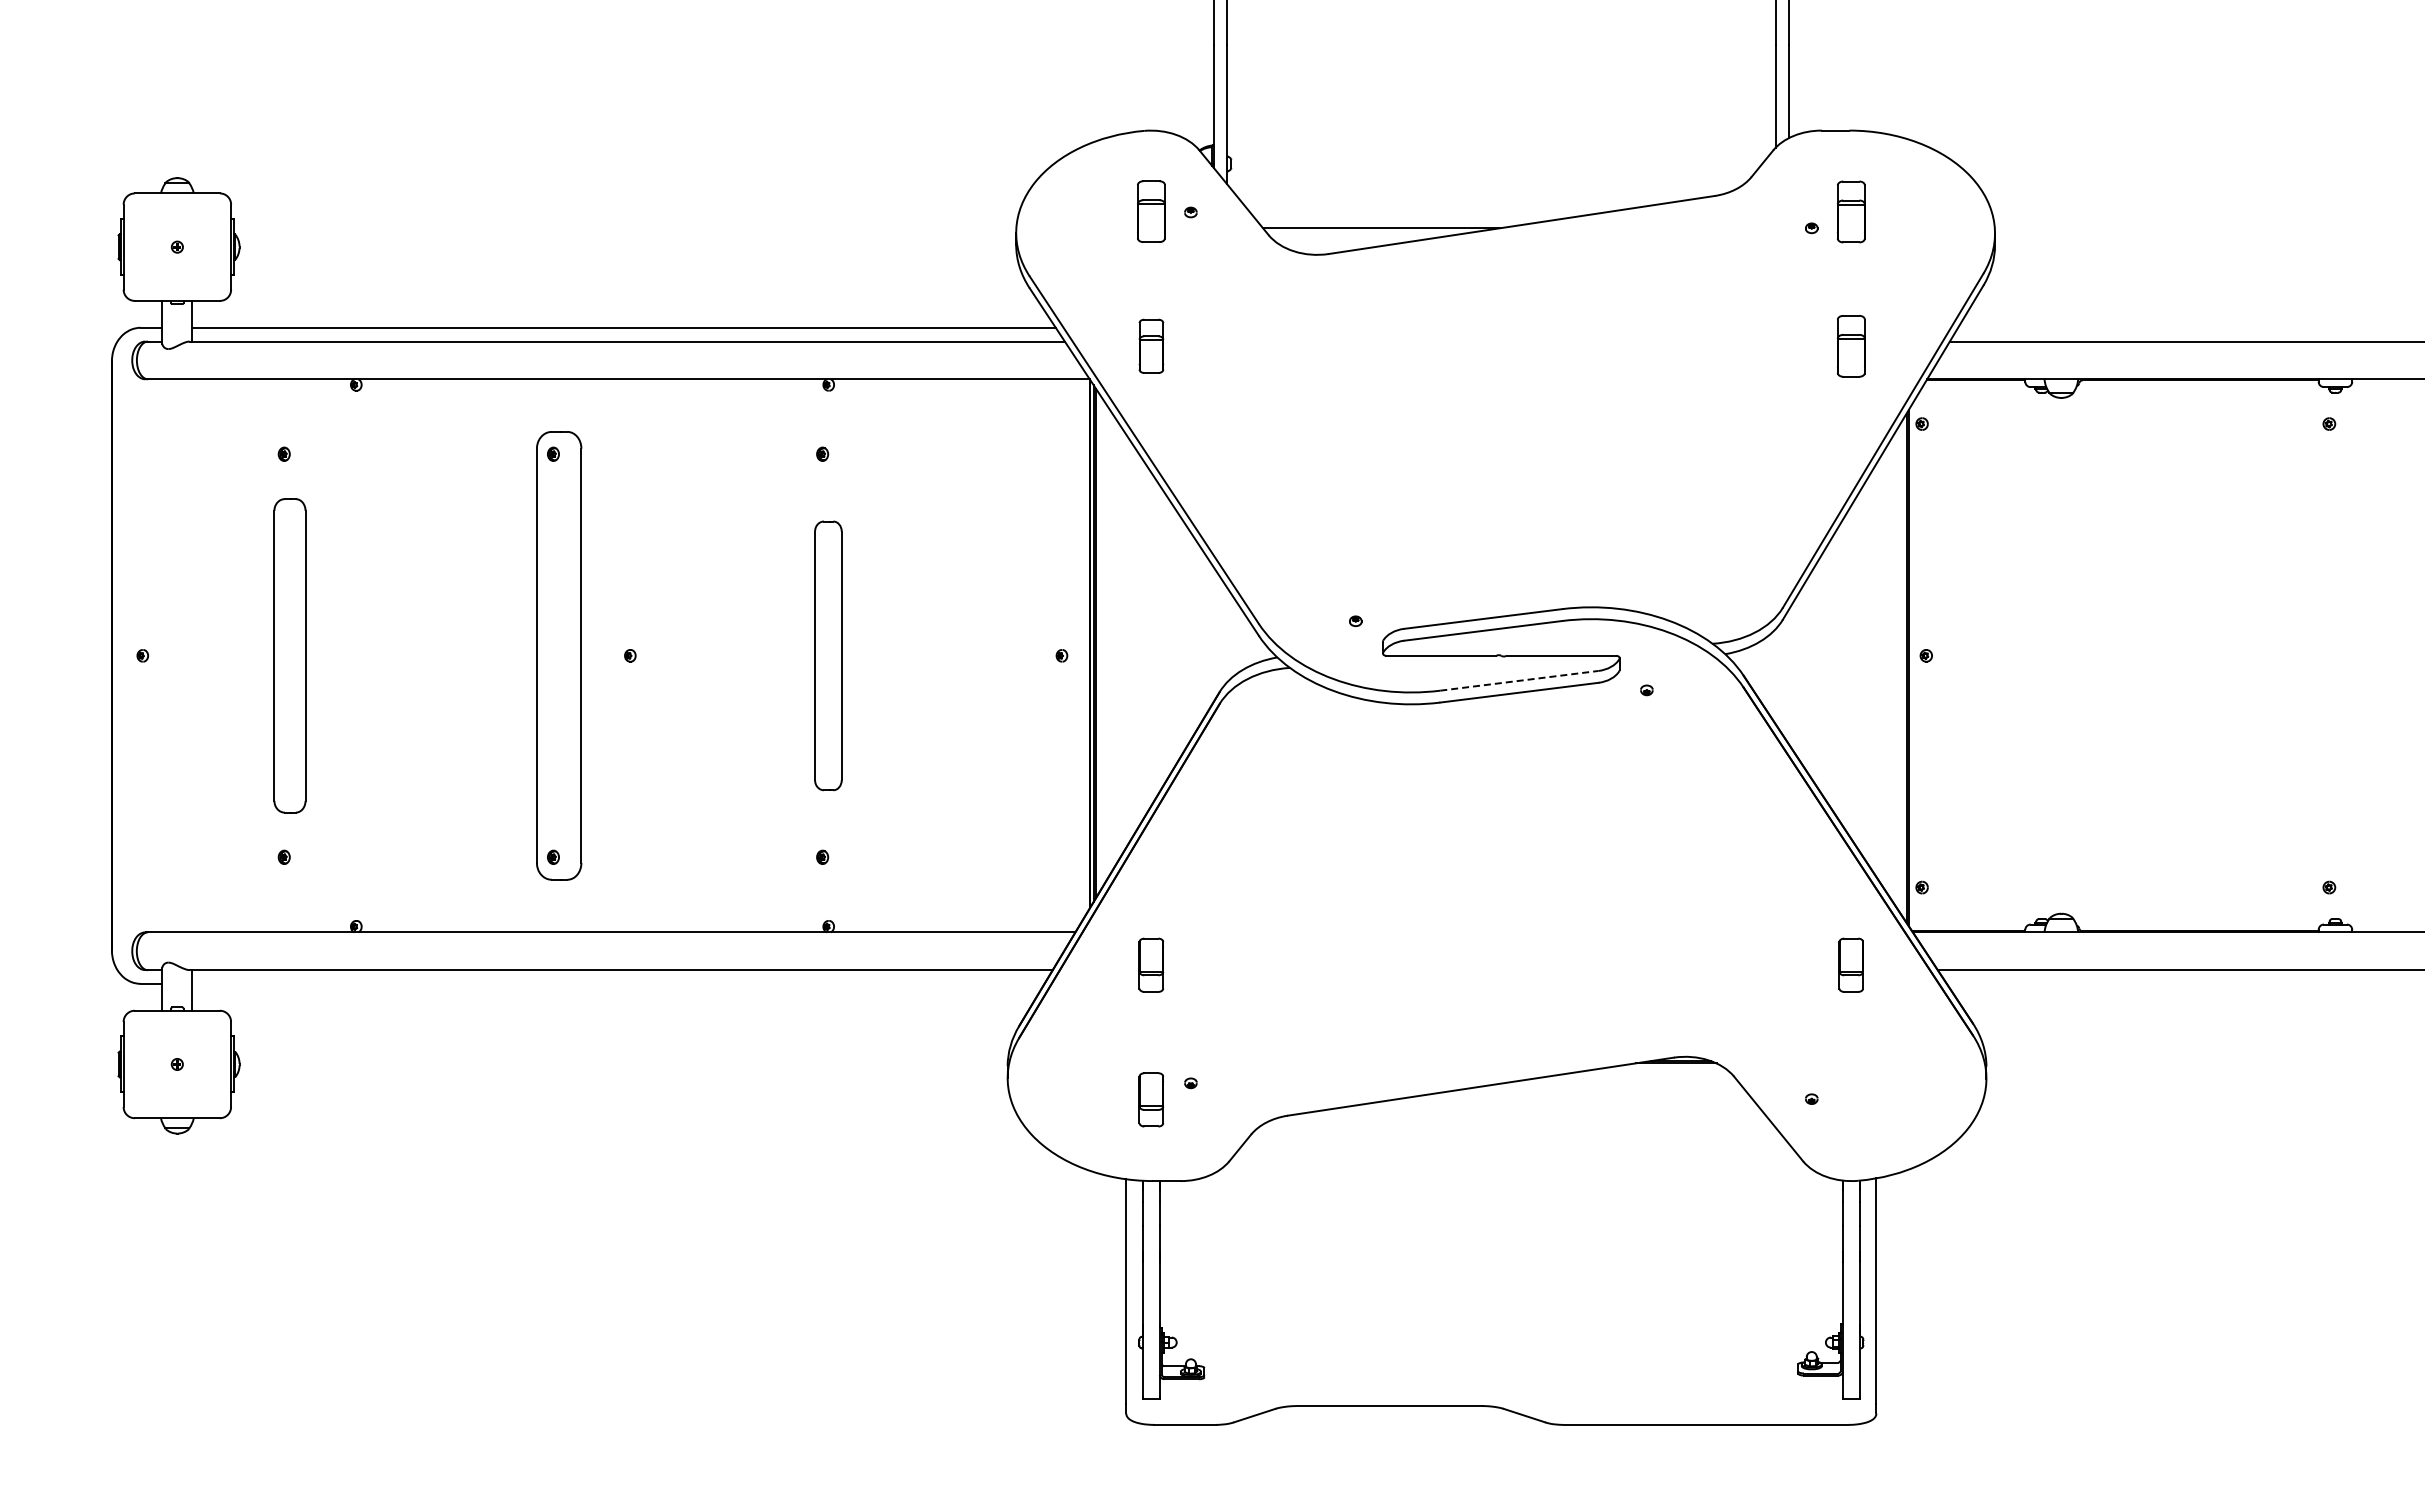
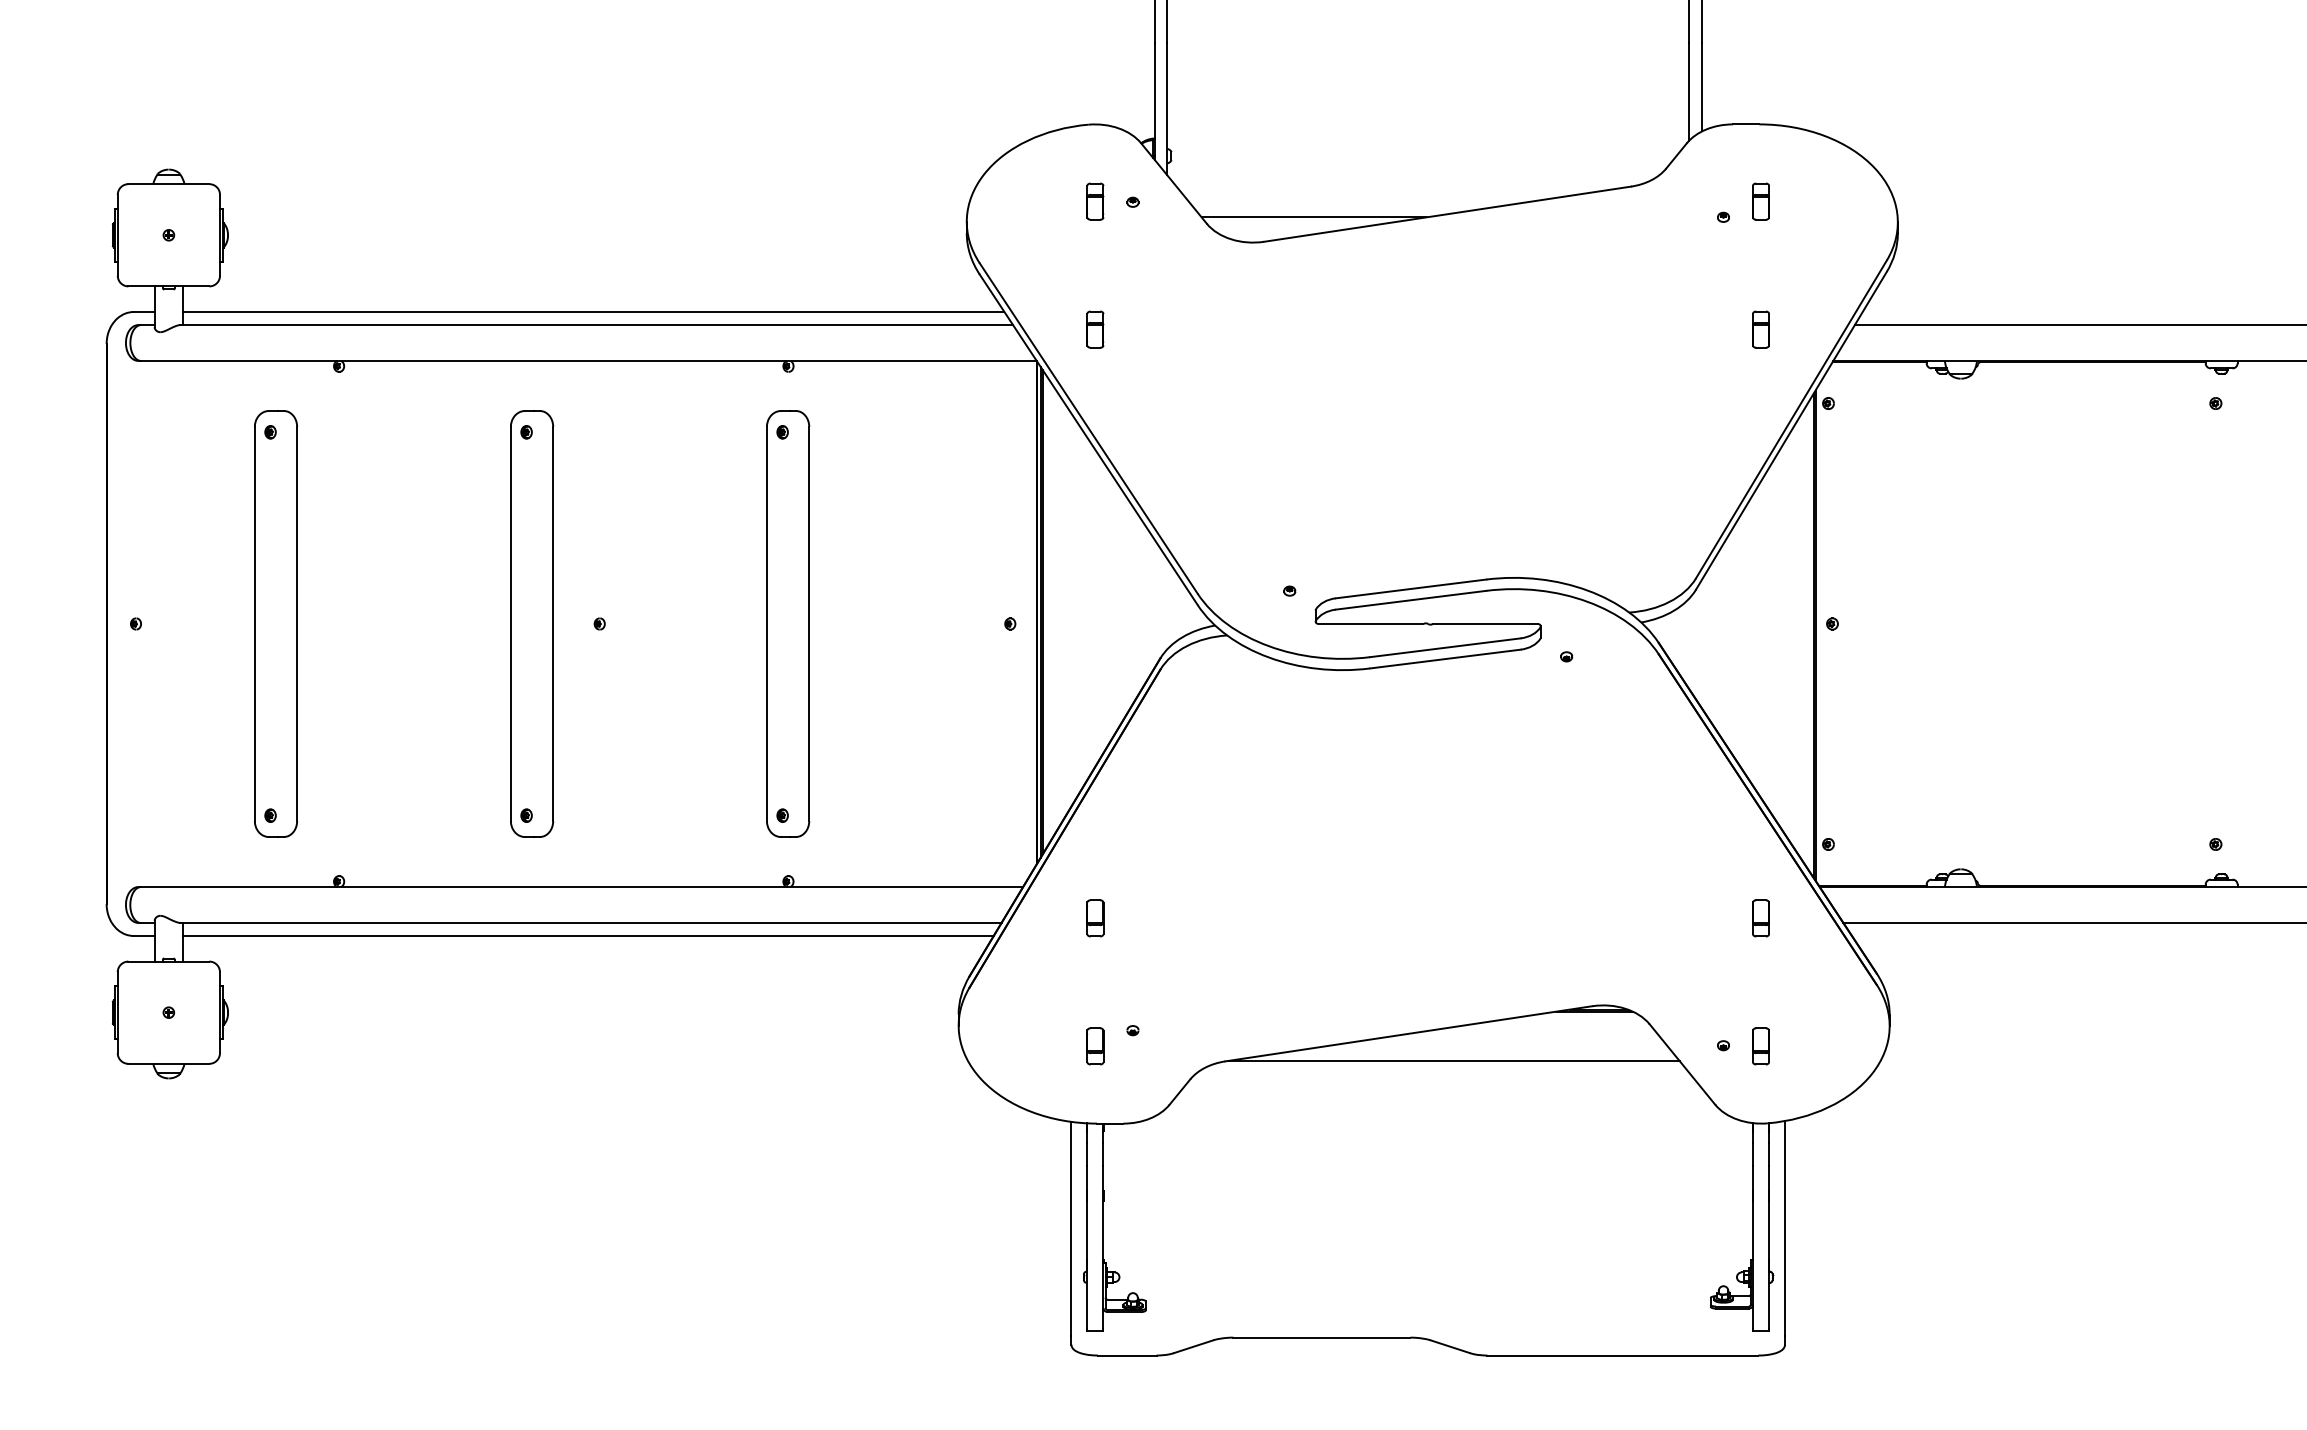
part: (1151, 211) -> (1095, 201), size x0.62
part: (1850, 211) -> (1760, 201), size x0.62
part: (1151, 346) -> (1095, 329), size x0.71
part: (1850, 346) -> (1760, 329), size x0.62
part: (289, 655) -> (275, 623), size x1.43
part: (828, 655) -> (788, 623), size x1.67
line: (1519, 680) -> (1445, 647), dashed -> solid
part: (1151, 965) -> (1095, 918), size x0.71
part: (1850, 965) -> (1760, 918), size x0.71
line: (618, 983) -> (588, 935), added
part: (1151, 1099) -> (1095, 1046), size x0.71
part: (1851, 1099) -> (1761, 1046), added
line: (1528, 1115) -> (1454, 1061), added

